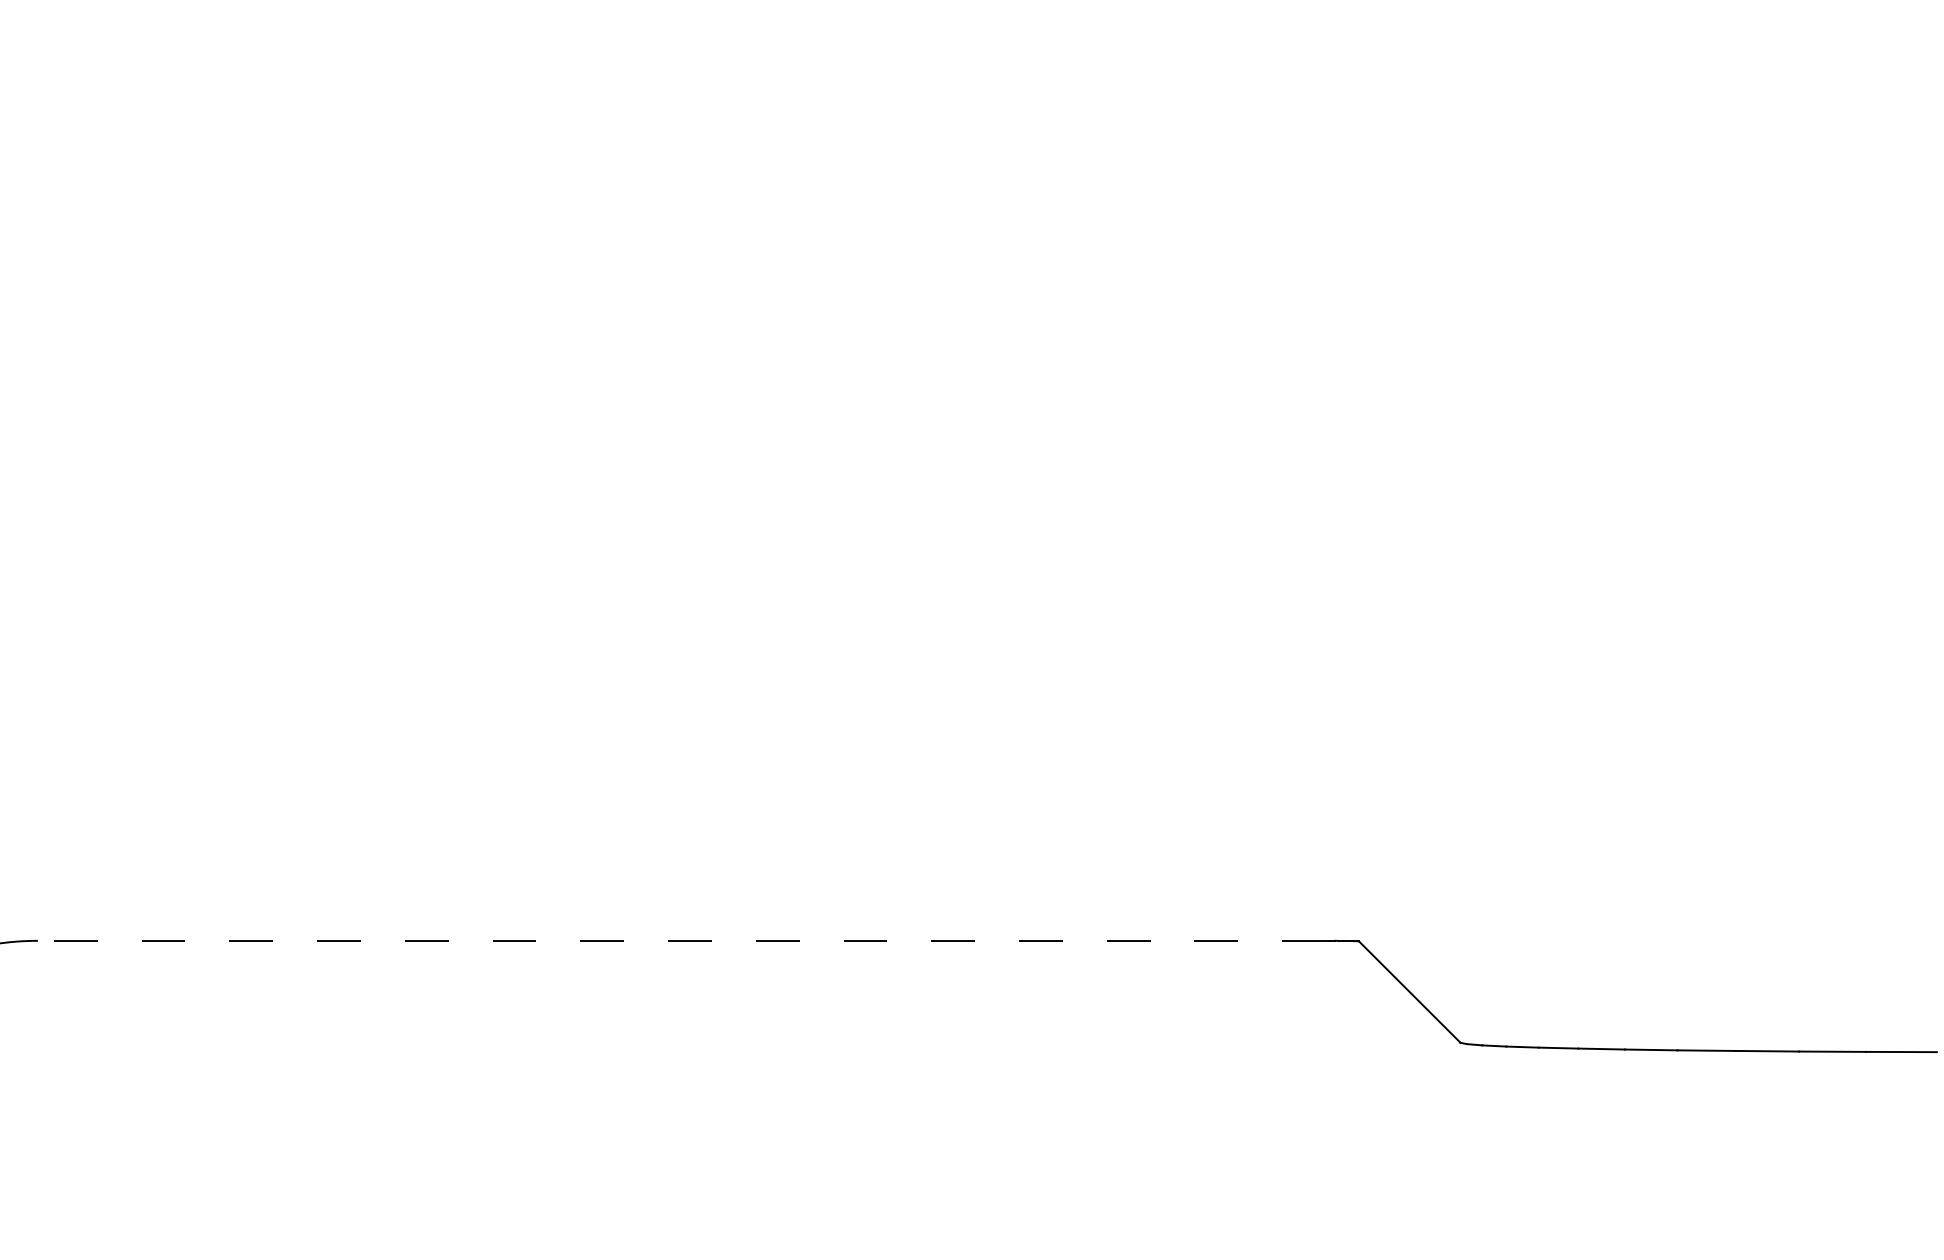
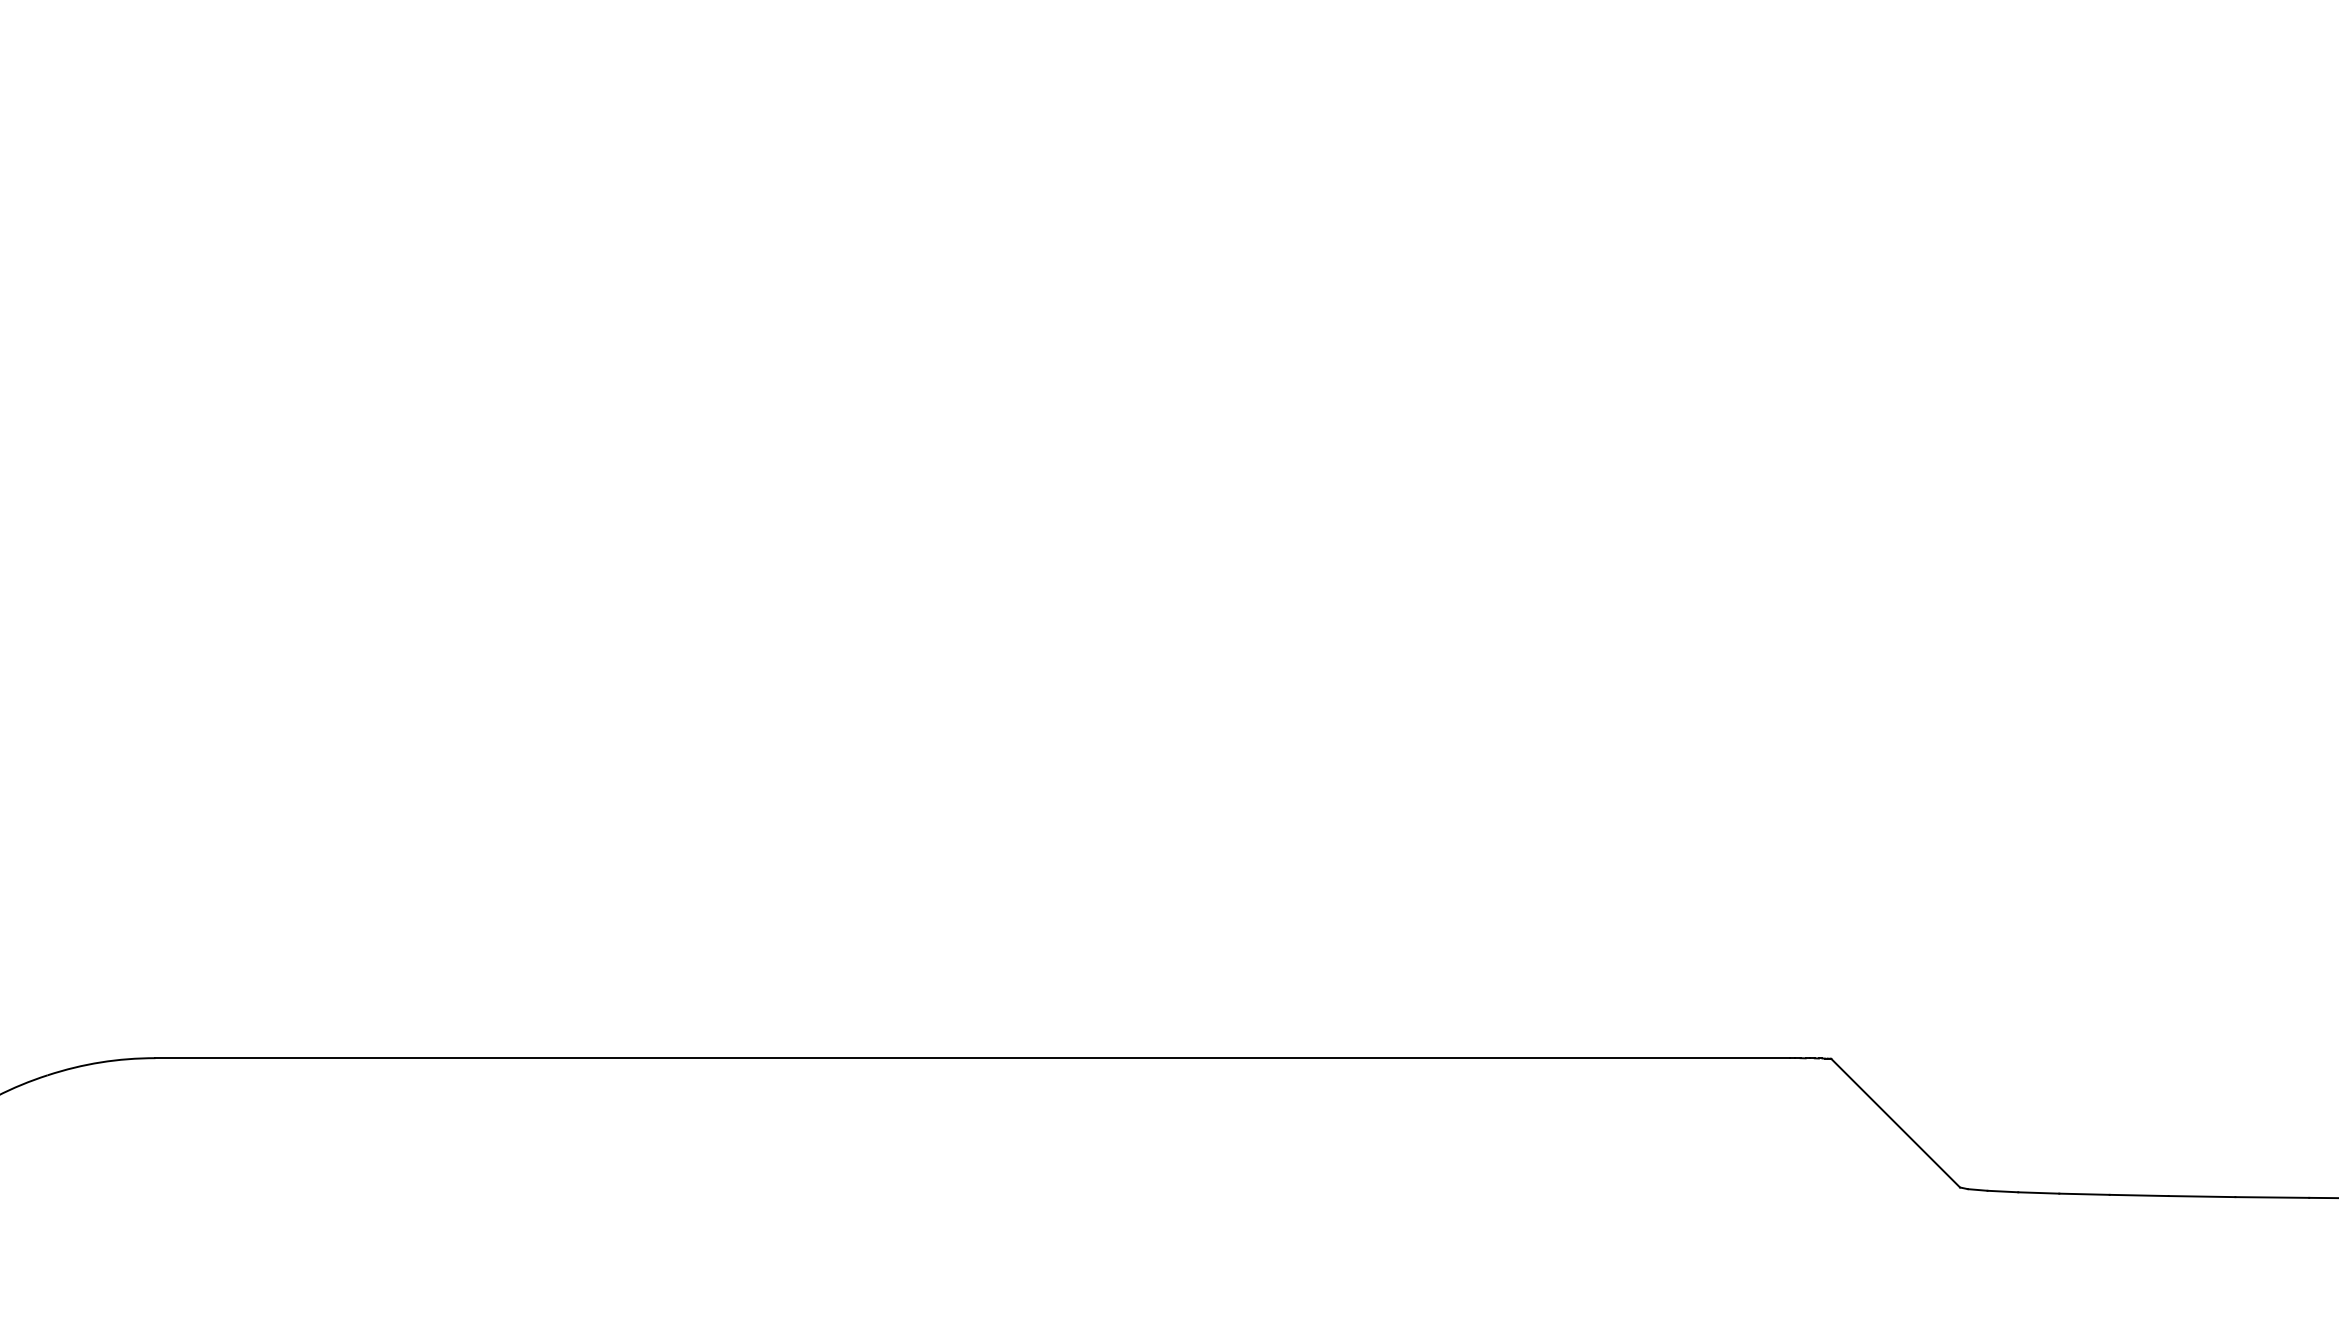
line: (681, 940) -> (971, 1057), dashed -> solid

